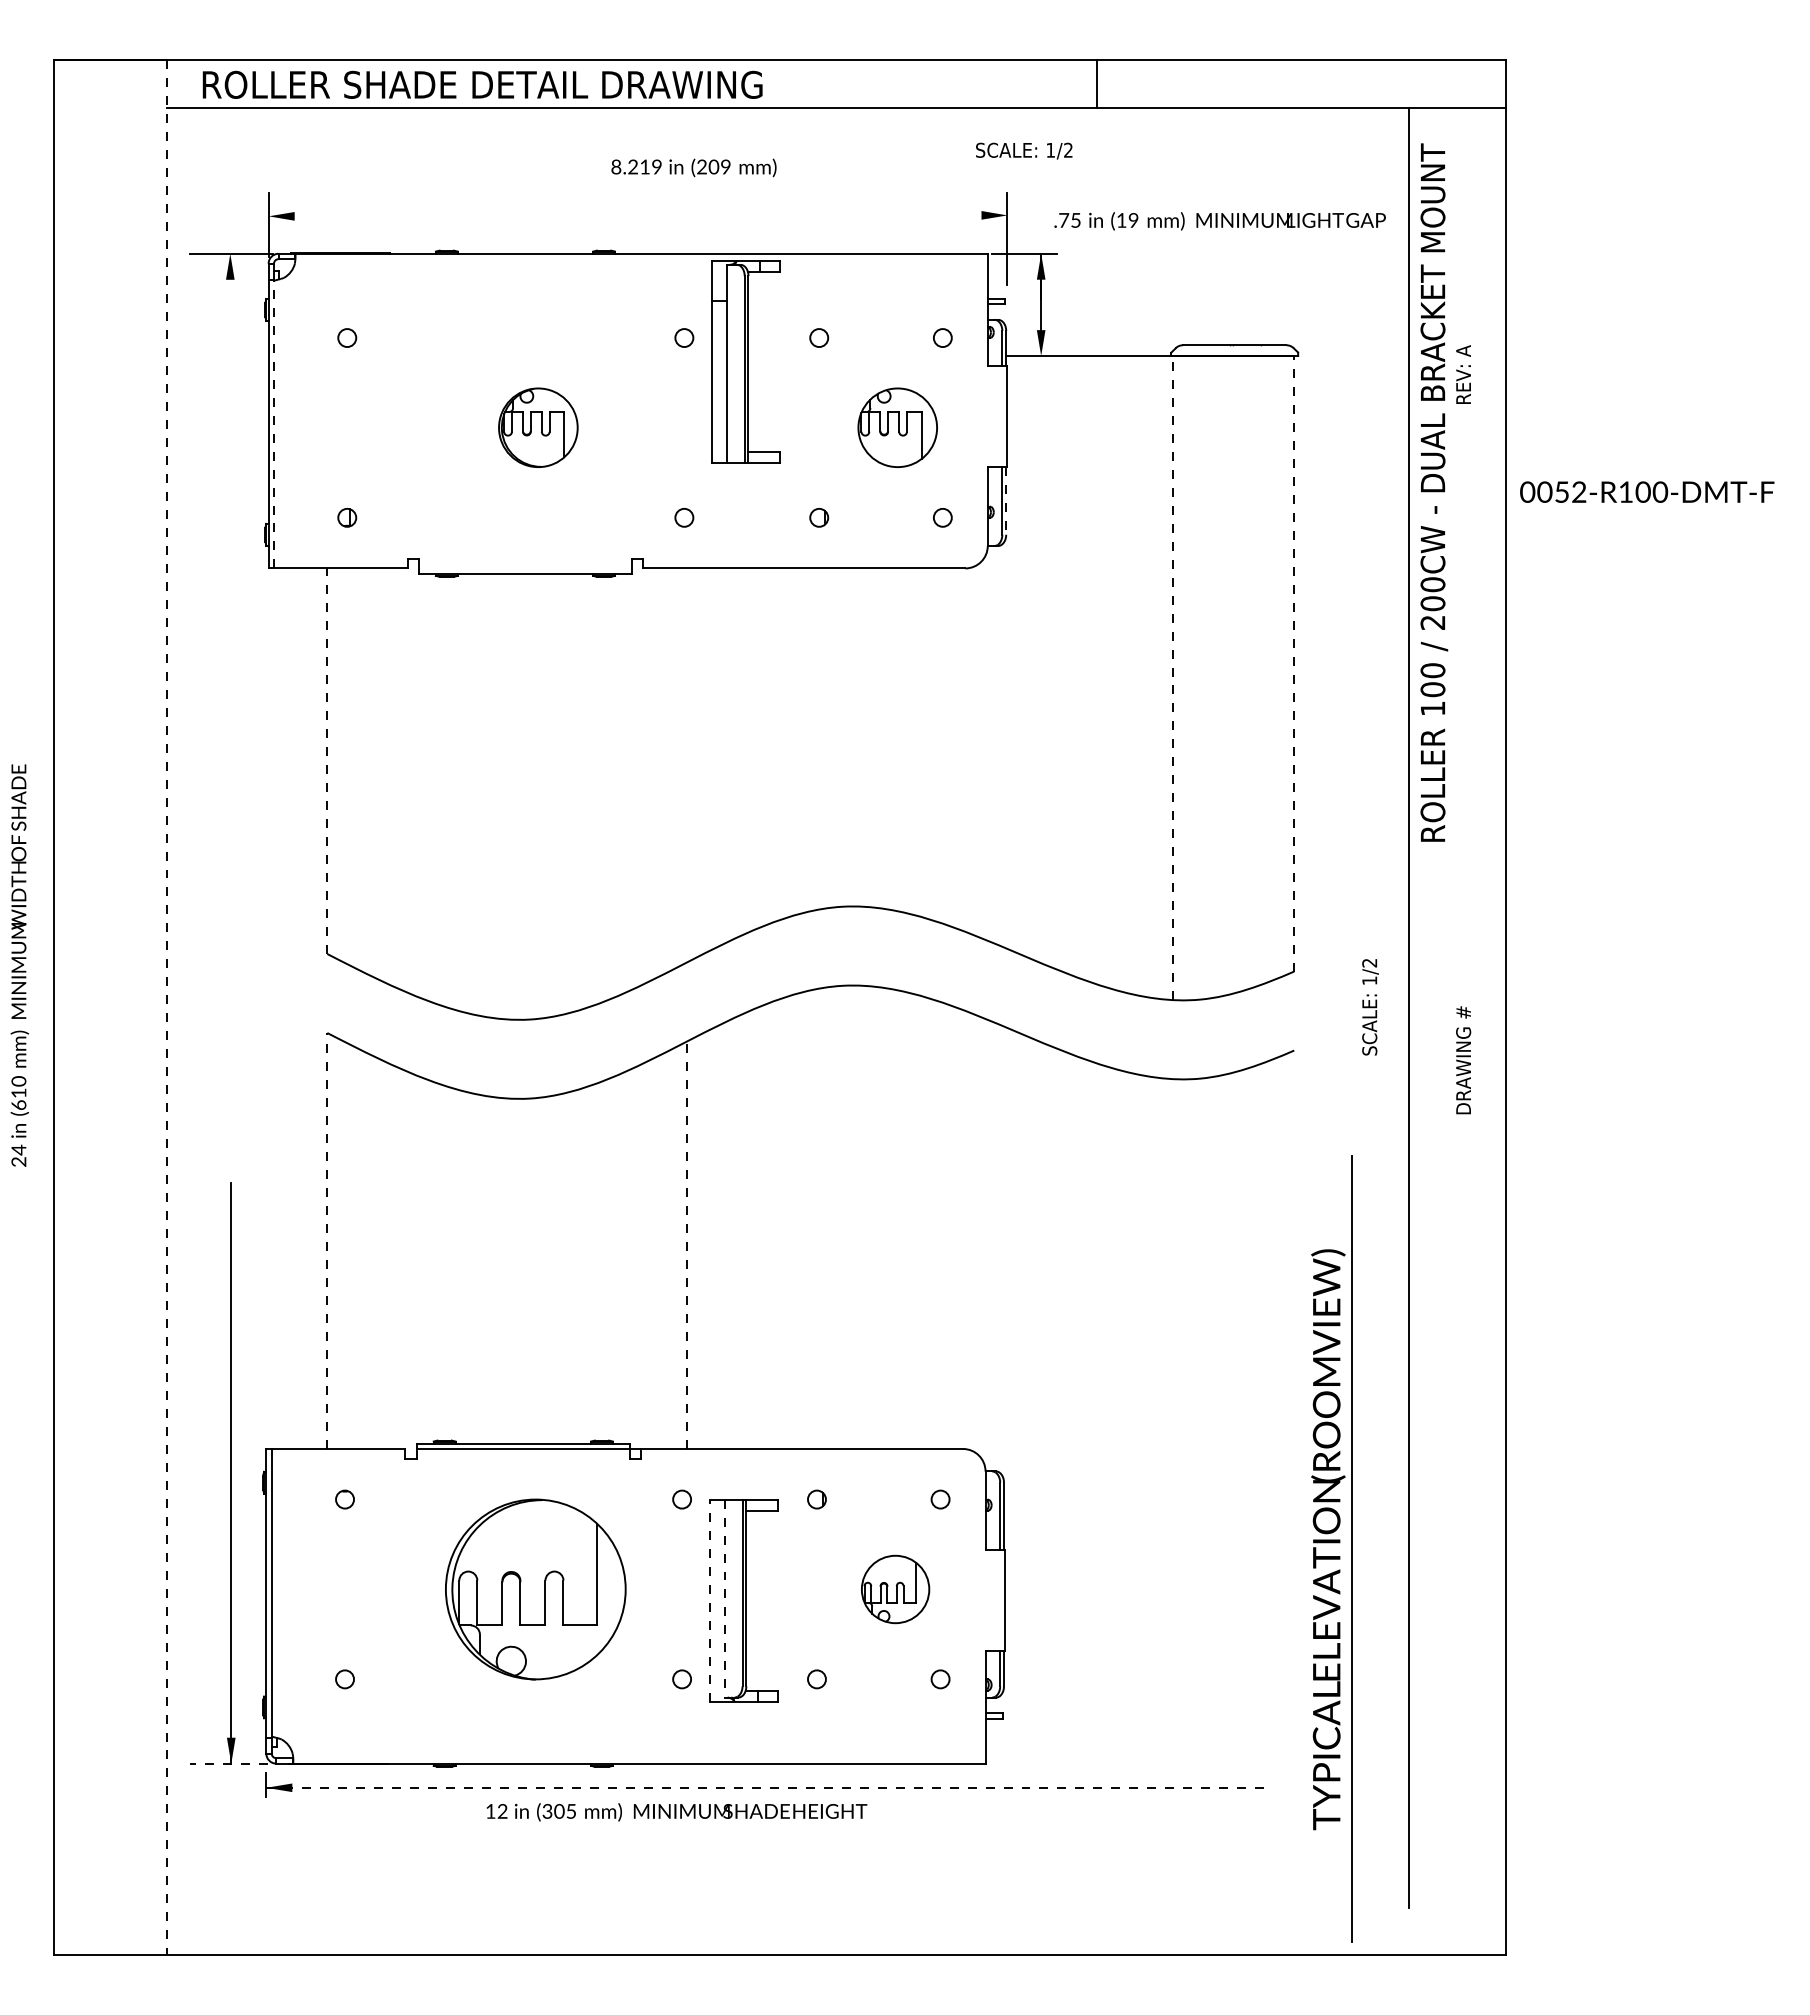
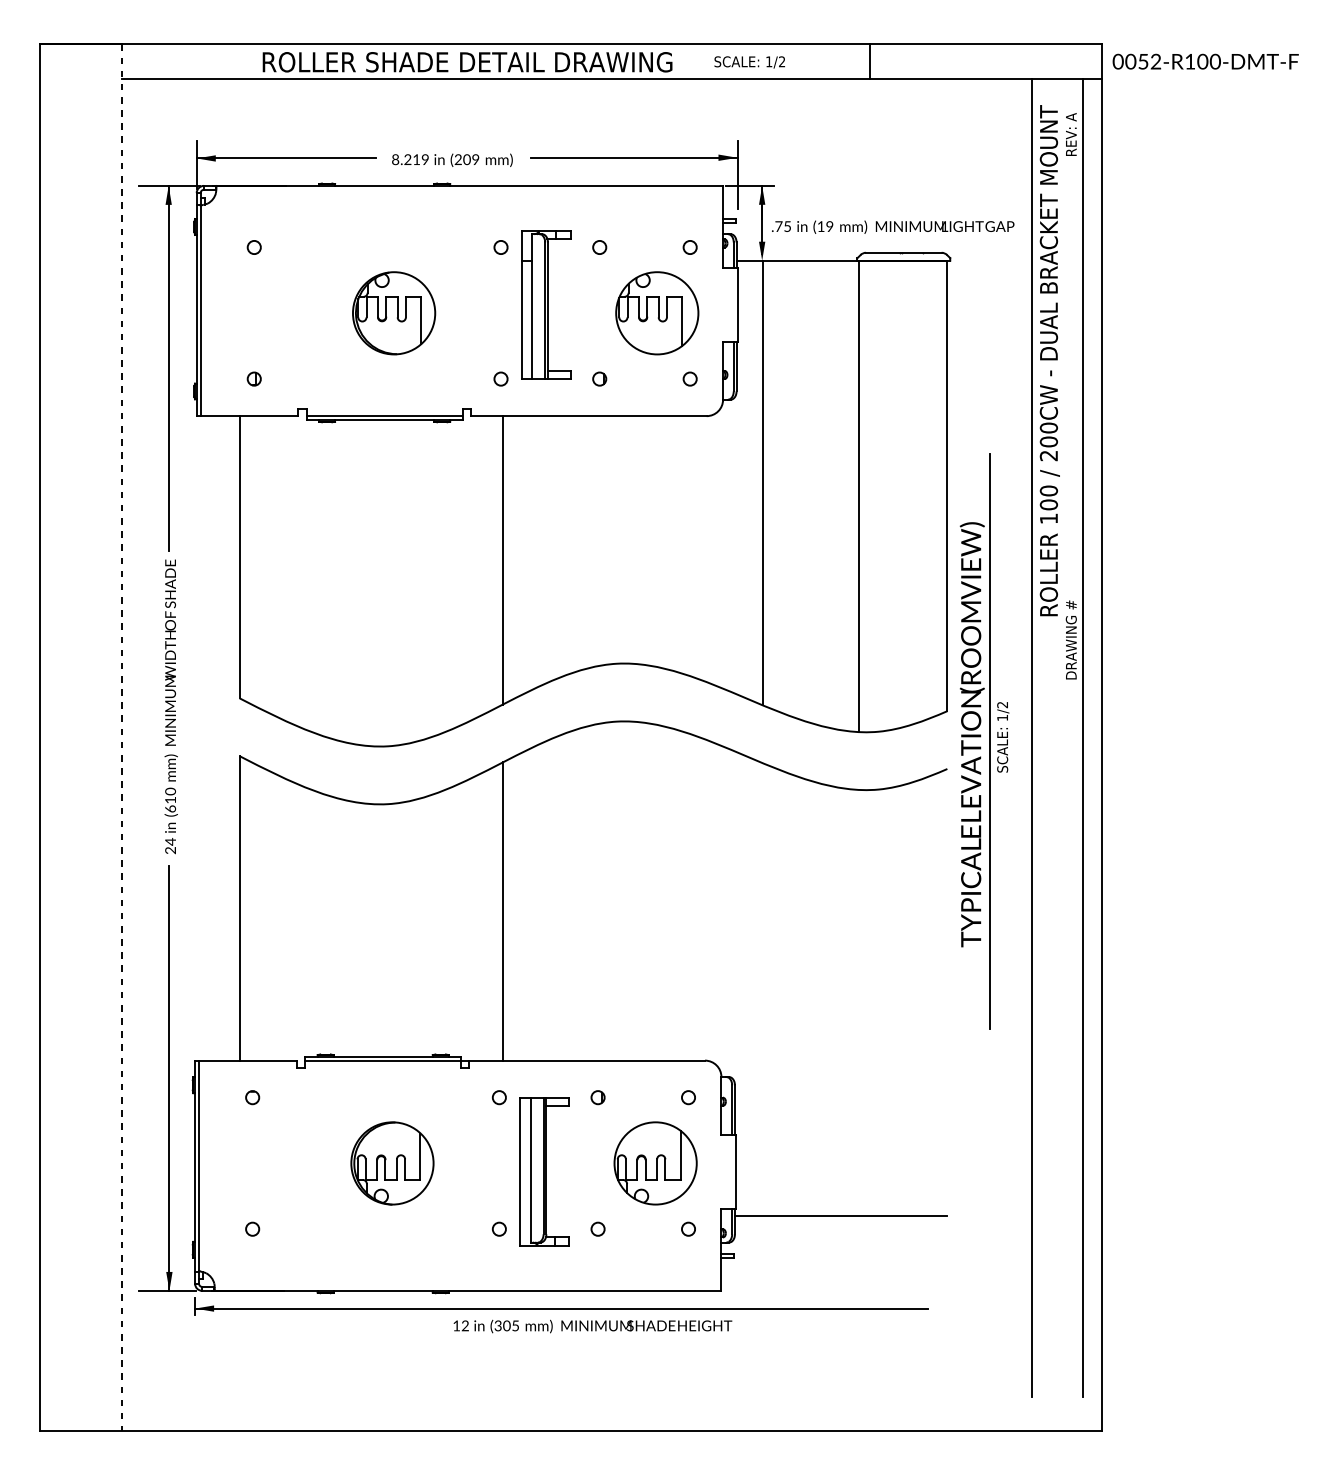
line: (1097, 83) -> (869, 61), moved
text: (482, 84) -> (467, 61), moved
text: (1024, 150) -> (749, 61), moved
text: (693, 167) -> (452, 160), moved
line: (866, 215) -> (634, 157), added
line: (390, 216) -> (285, 158), added
text: (1219, 221) -> (892, 227), moved
part: (745, 361) -> (545, 304), moved
text: (1463, 374) -> (1071, 134), moved
line: (274, 424) -> (201, 310), dashed -> solid
part: (538, 427) -> (394, 312), size x1.43
part: (897, 427) -> (657, 312), size x1.43
text: (1647, 491) -> (1205, 61), moved
line: (1006, 501) -> (736, 367), dashed -> solid
line: (230, 502) -> (168, 367), added
line: (525, 568) -> (384, 416), added
line: (1042, 659) -> (763, 482), added
line: (1294, 663) -> (947, 485), dashed -> solid
line: (1173, 677) -> (859, 495), dashed -> solid
line: (327, 761) -> (239, 557), dashed -> solid
line: (686, 765) -> (502, 560), added
text: (19, 965) -> (171, 706), moved
line: (1480, 1007) -> (1083, 737), added
text: (1463, 1060) -> (1071, 640), moved
line: (327, 1241) -> (239, 908), dashed -> solid
line: (686, 1245) -> (502, 911), dashed -> solid
part: (1331, 1548) -> (974, 741), moved
part: (536, 1589) -> (392, 1163), size x0.62
part: (895, 1589) -> (655, 1163), size x1.67
line: (724, 1598) -> (530, 1170), dashed -> solid
line: (710, 1600) -> (520, 1171), dashed -> solid
line: (1148, 1661) -> (840, 1216), added
line: (228, 1763) -> (167, 1290), dashed -> solid
line: (767, 1787) -> (561, 1308), dashed -> solid
text: (676, 1812) -> (592, 1326), moved

